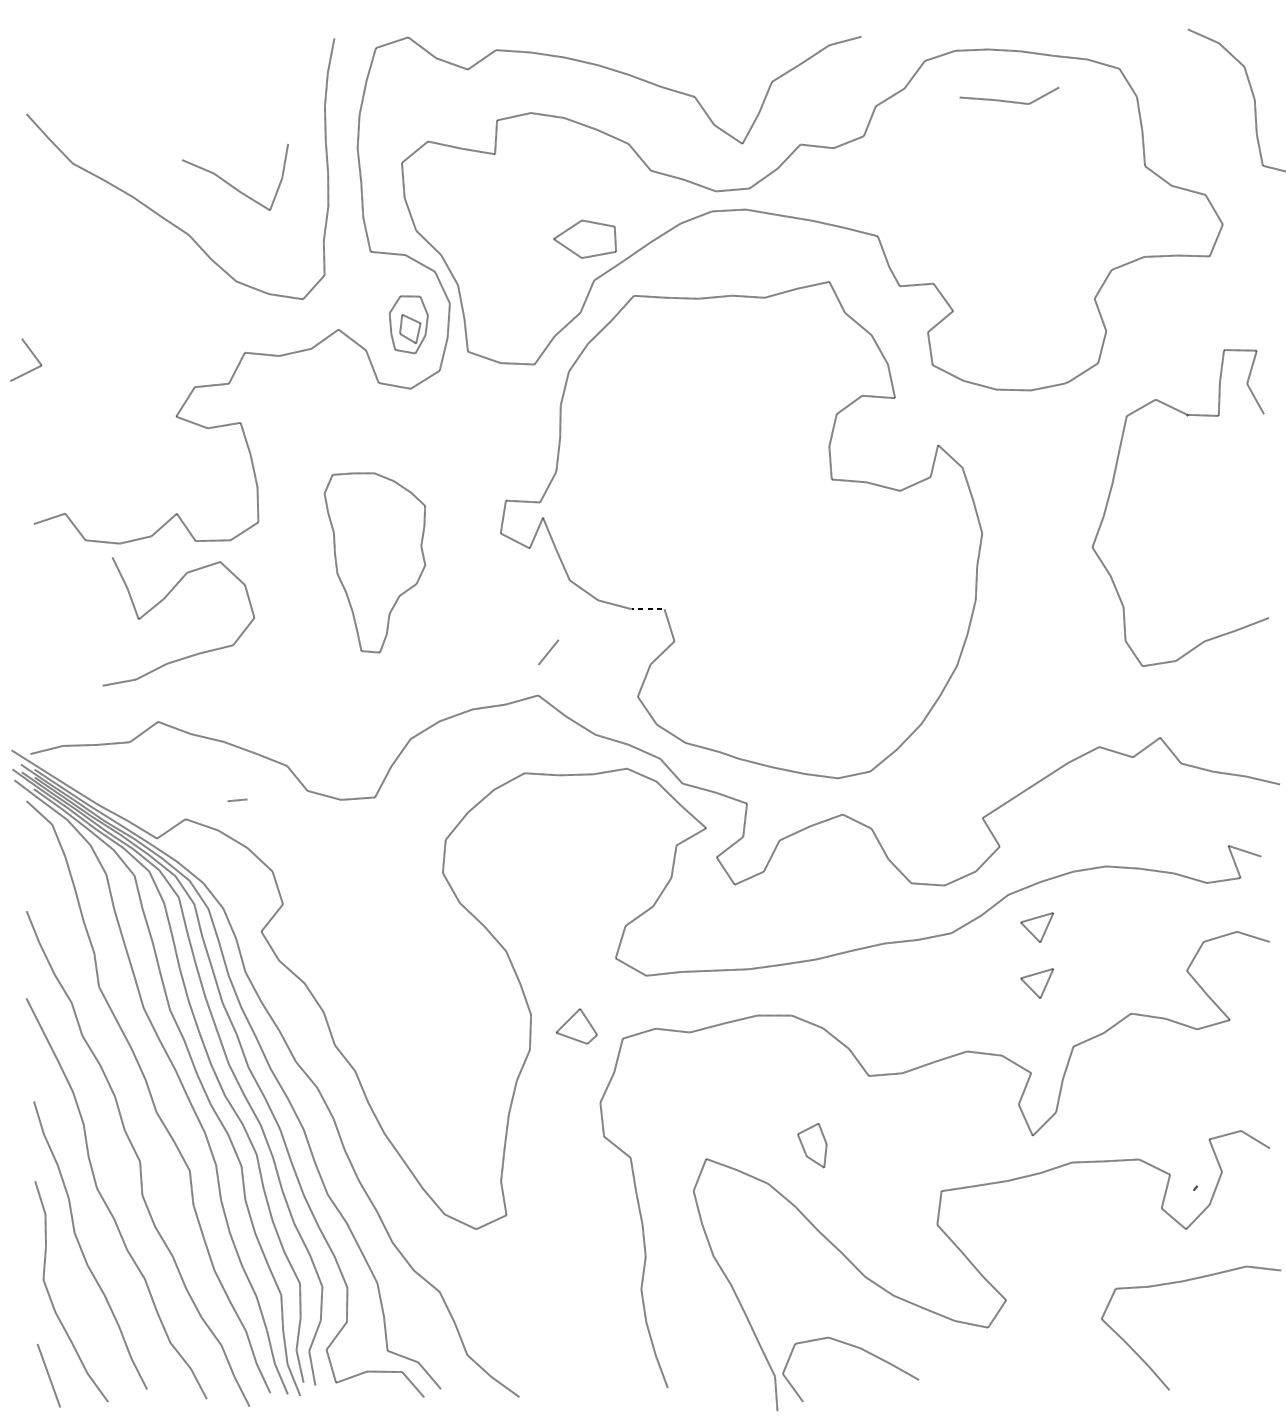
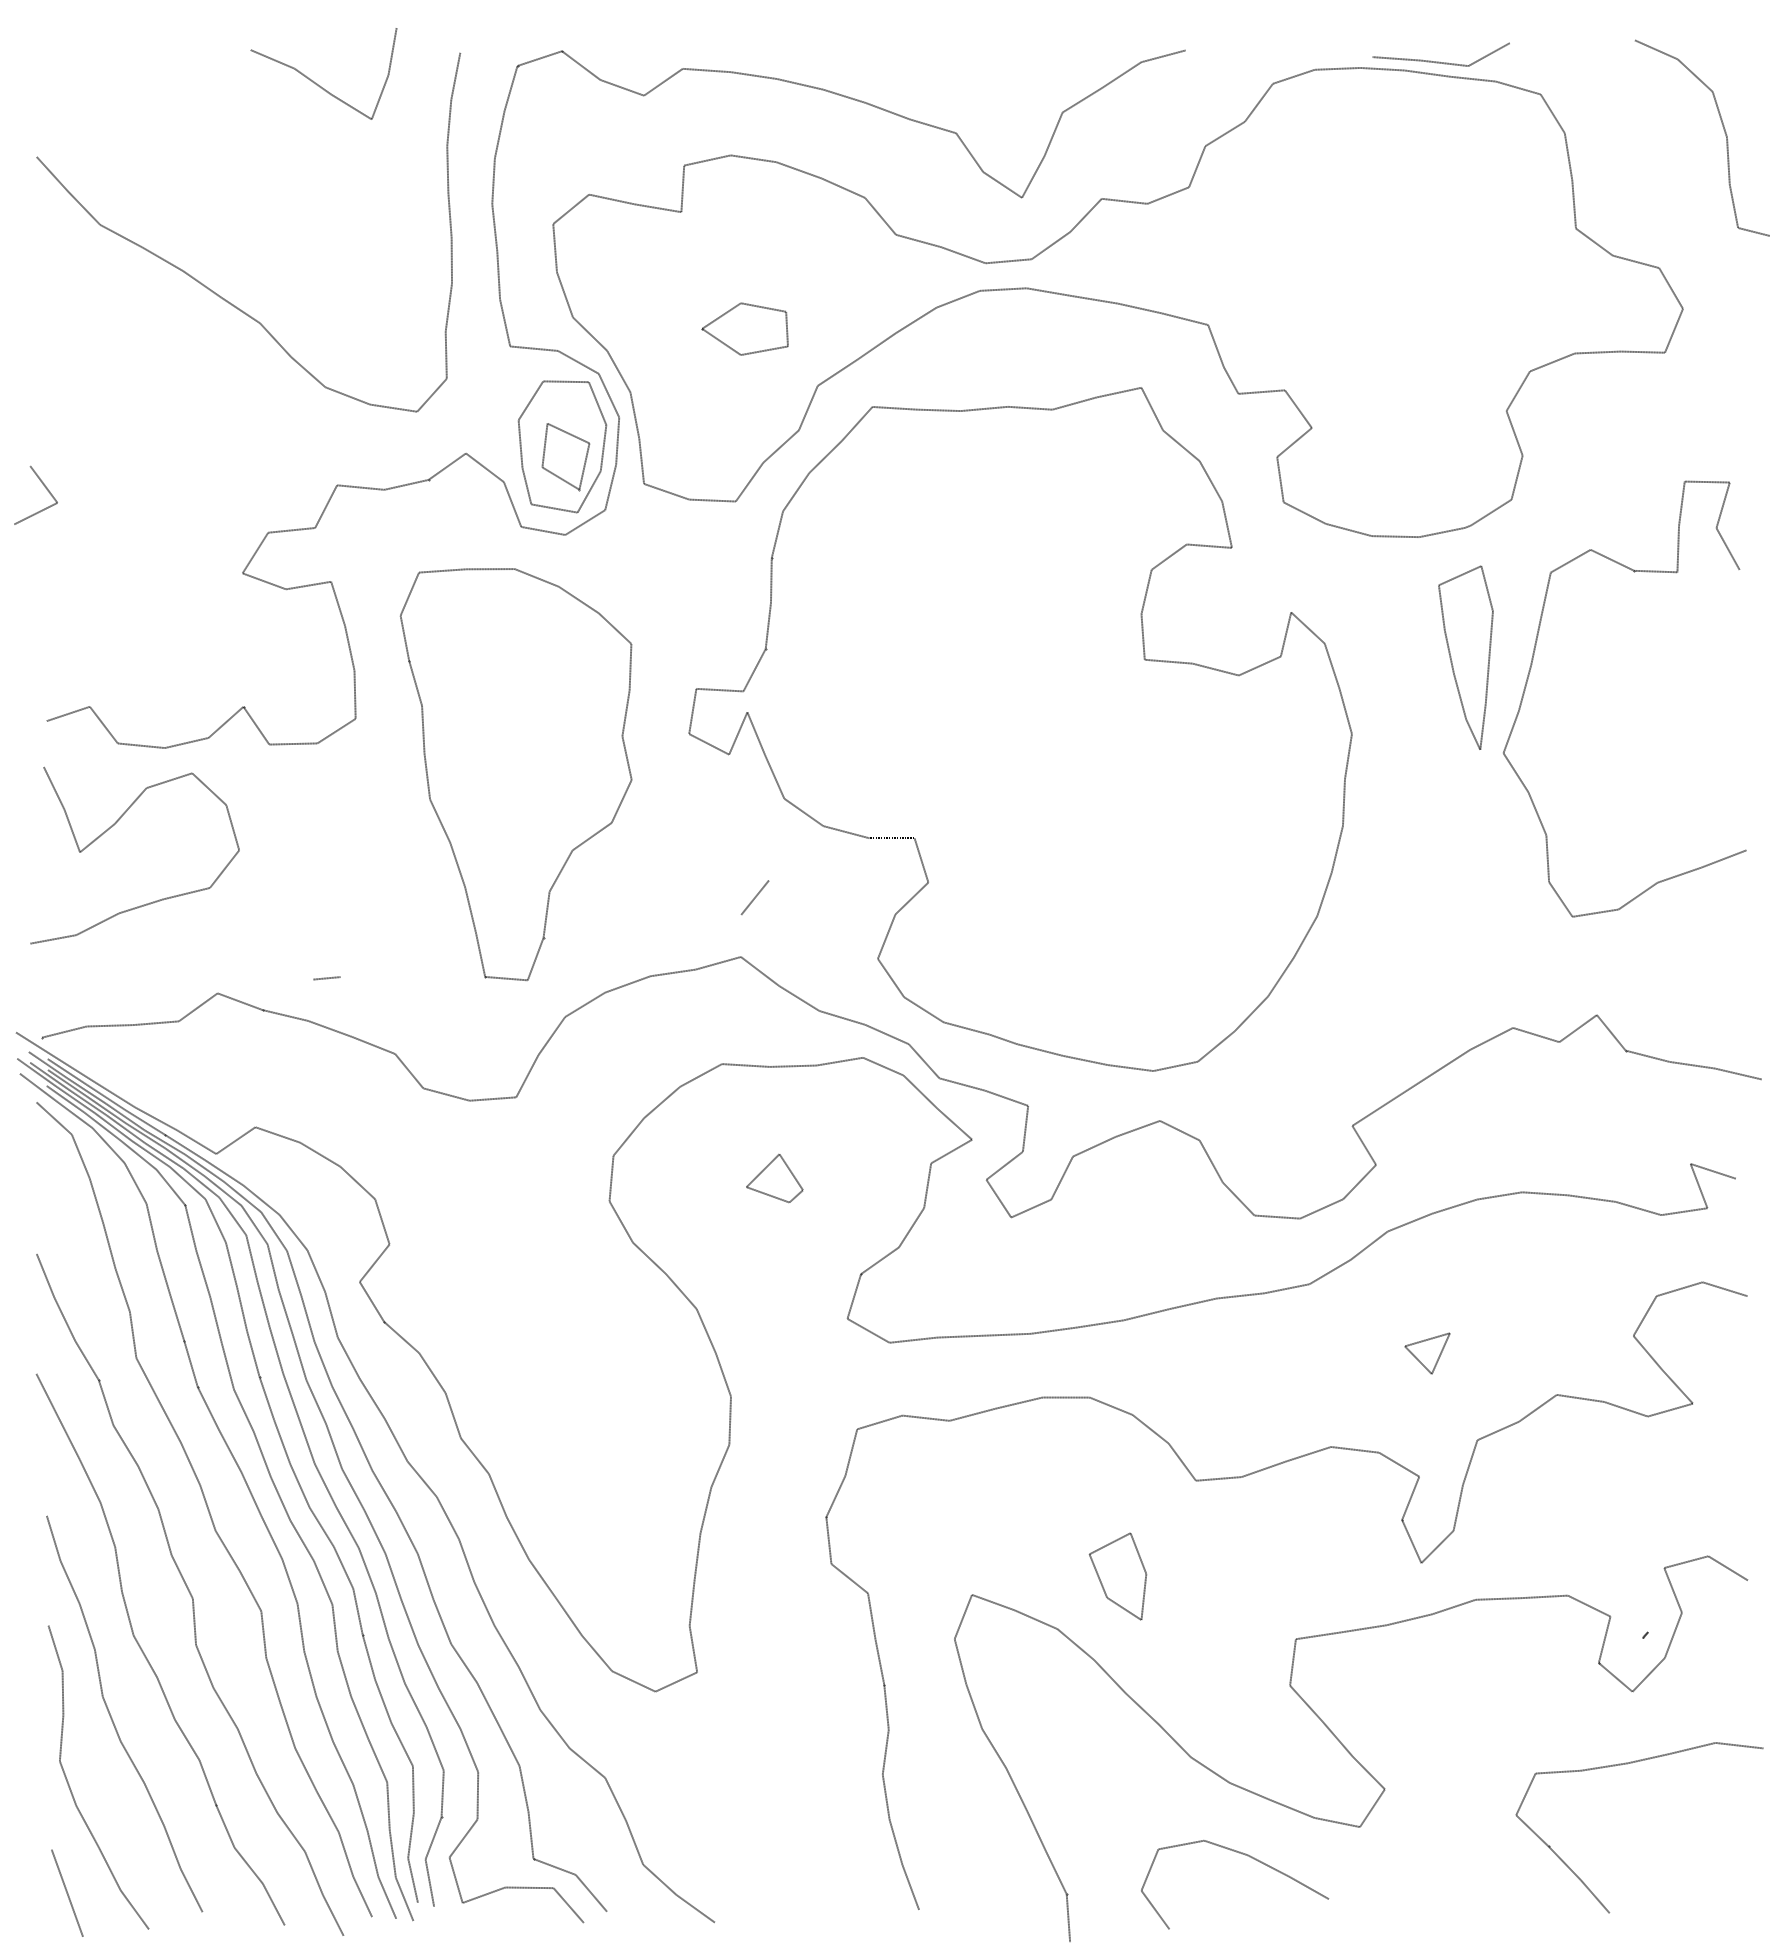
line: (1007, 100) -> (1438, 61), moved
curve: (230, 184) -> (317, 83), moved
part: (584, 238) -> (744, 328), moved
part: (408, 324) -> (562, 446), size x1.67
part: (1064, 477) -> (1465, 657), added
part: (374, 562) -> (515, 774), size x1.67
curve: (163, 600) -> (113, 826), moved
line: (237, 800) -> (326, 978), moved
part: (1037, 927) -> (1427, 1276), removed
part: (576, 1026) -> (774, 1178), moved
part: (811, 1145) -> (1117, 1576), size x1.43
curve: (861, 1349) -> (1249, 1857), moved

